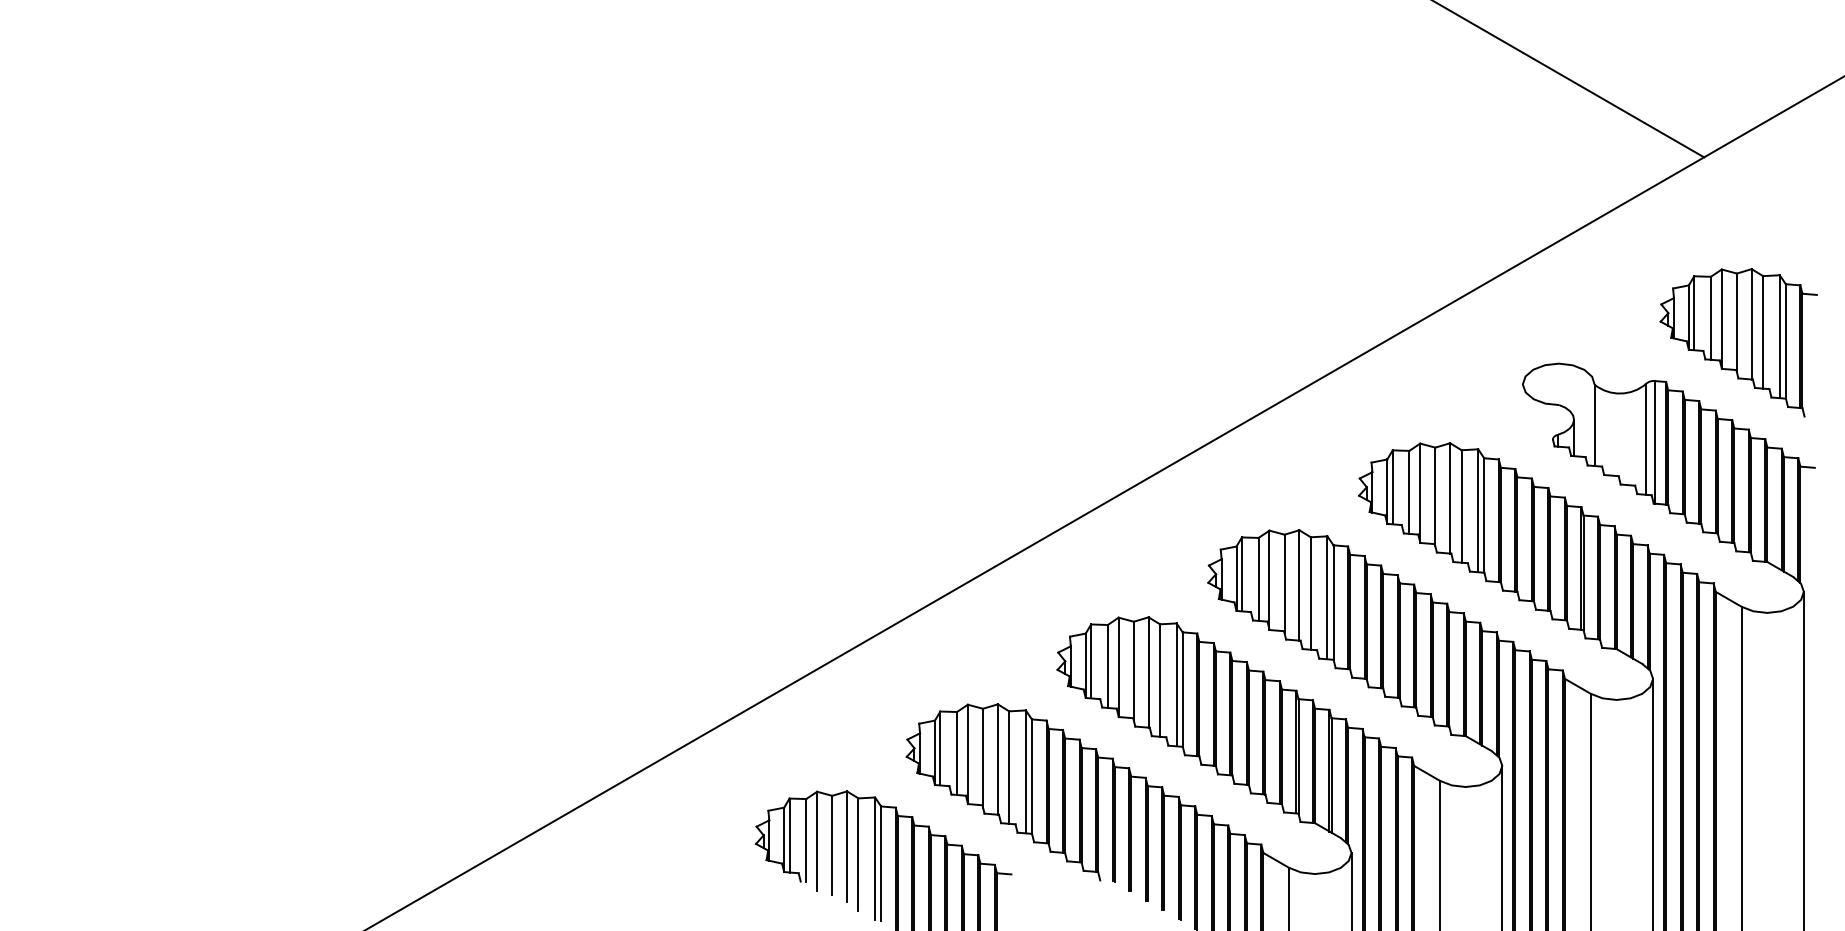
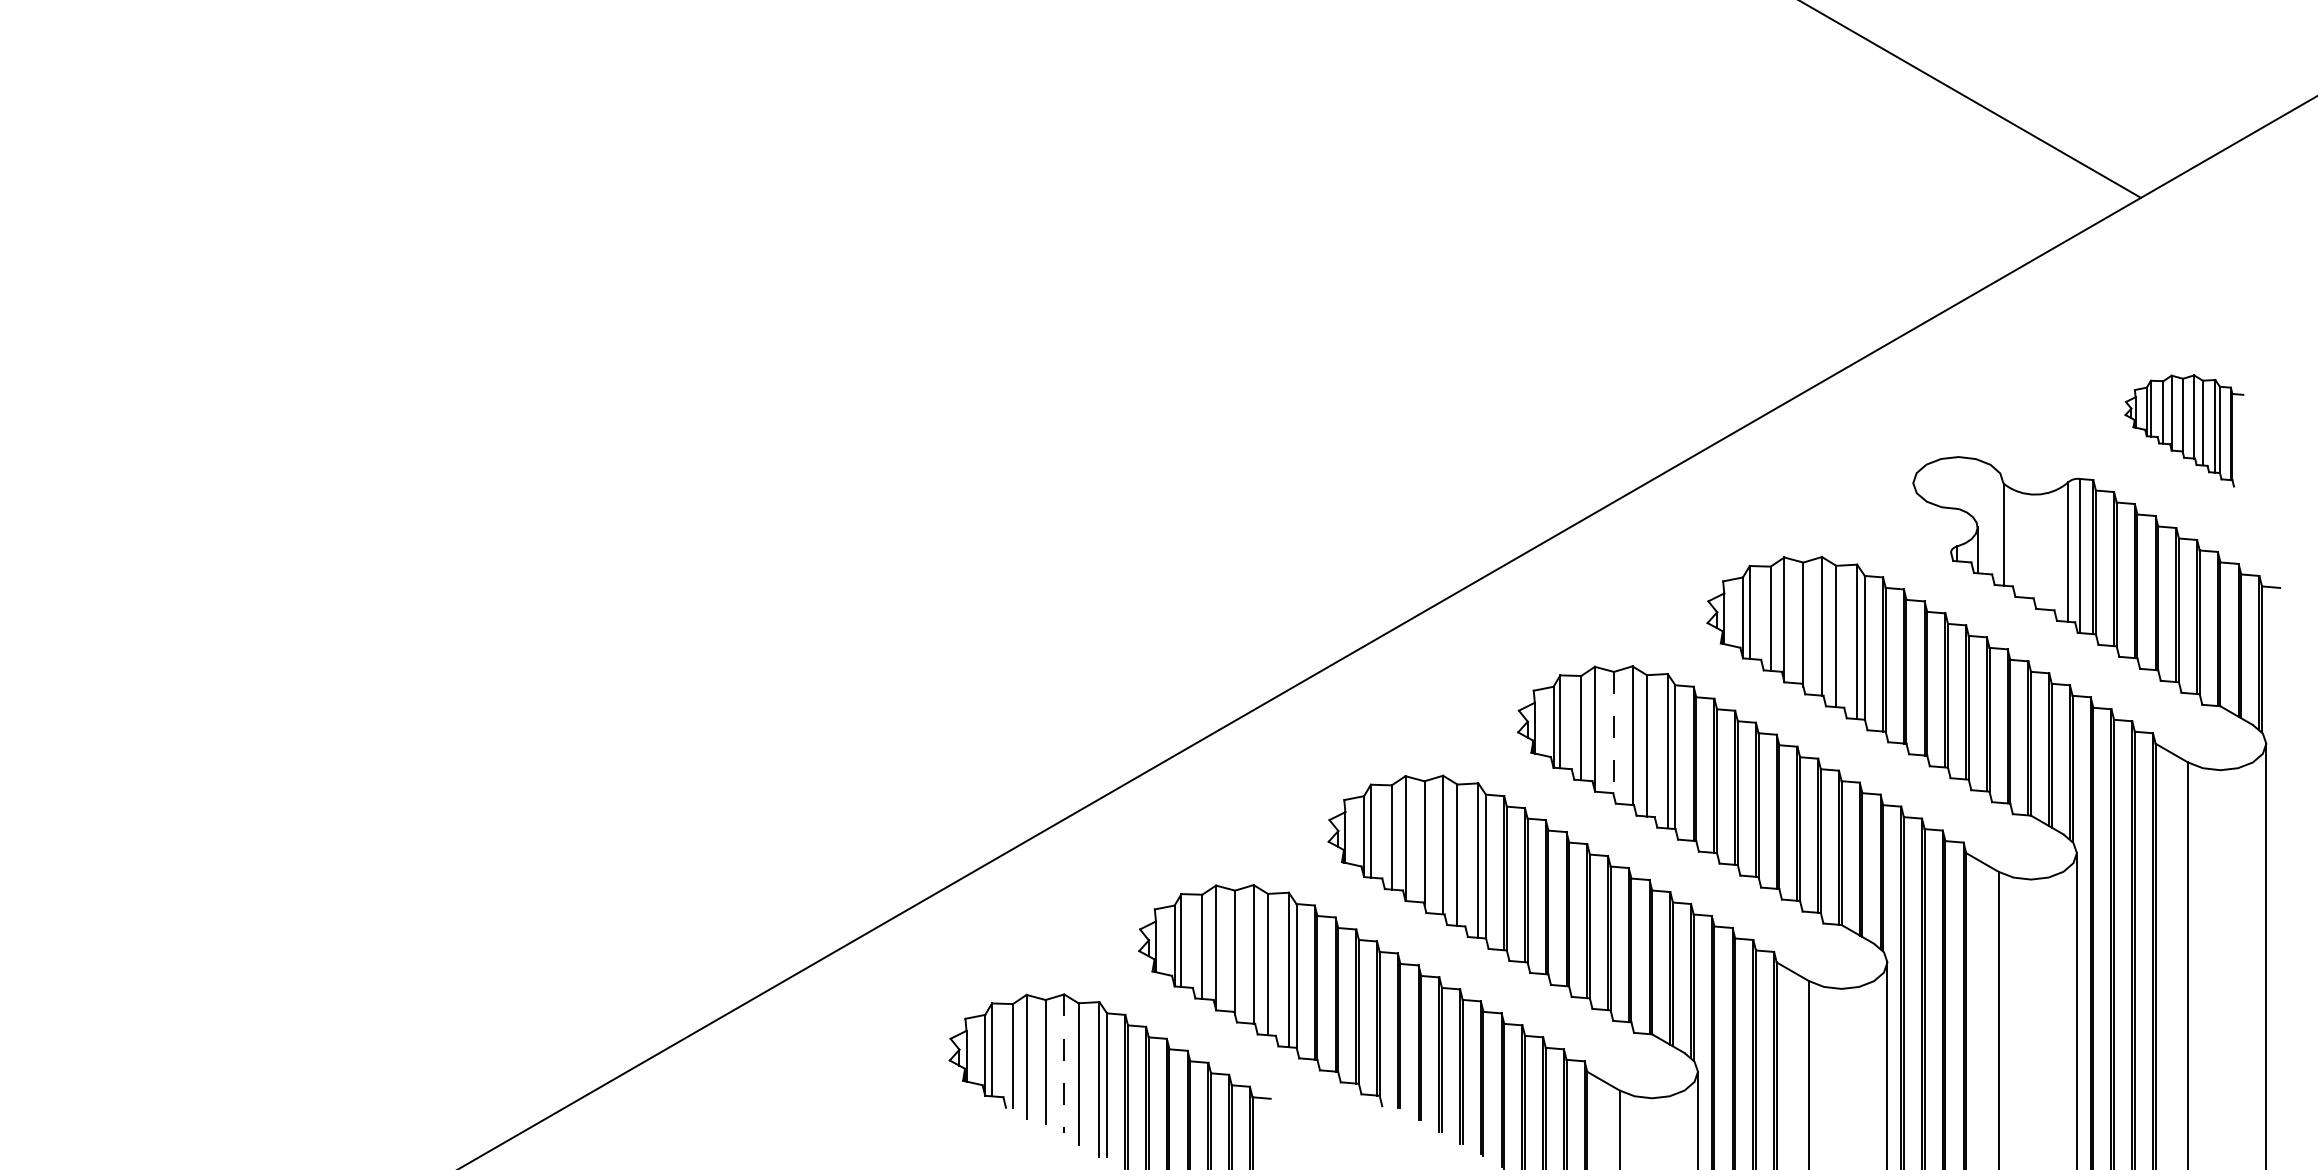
part: (1738, 342) -> (2184, 430), size x0.6
line: (1284, 584) -> (1613, 734), solid -> dashed
line: (847, 847) -> (1064, 1064), solid -> dashed

